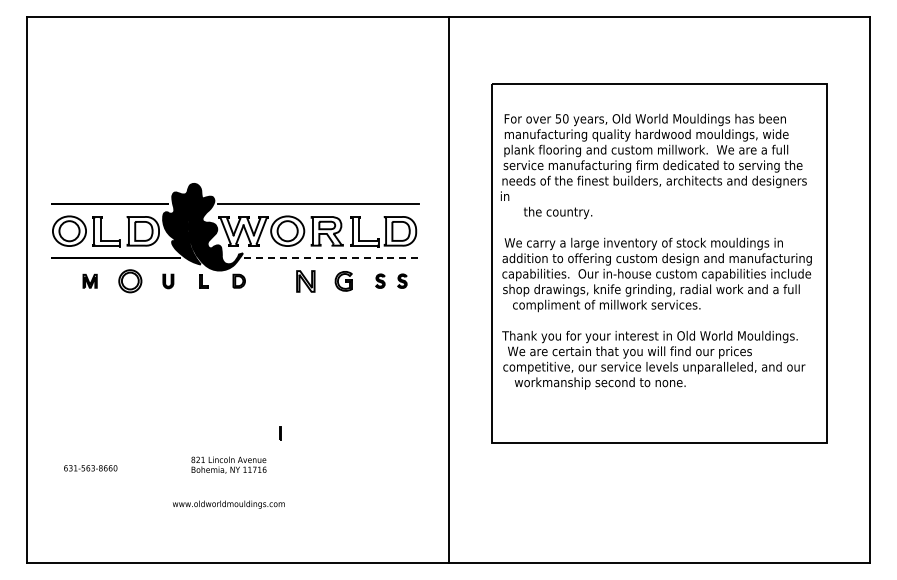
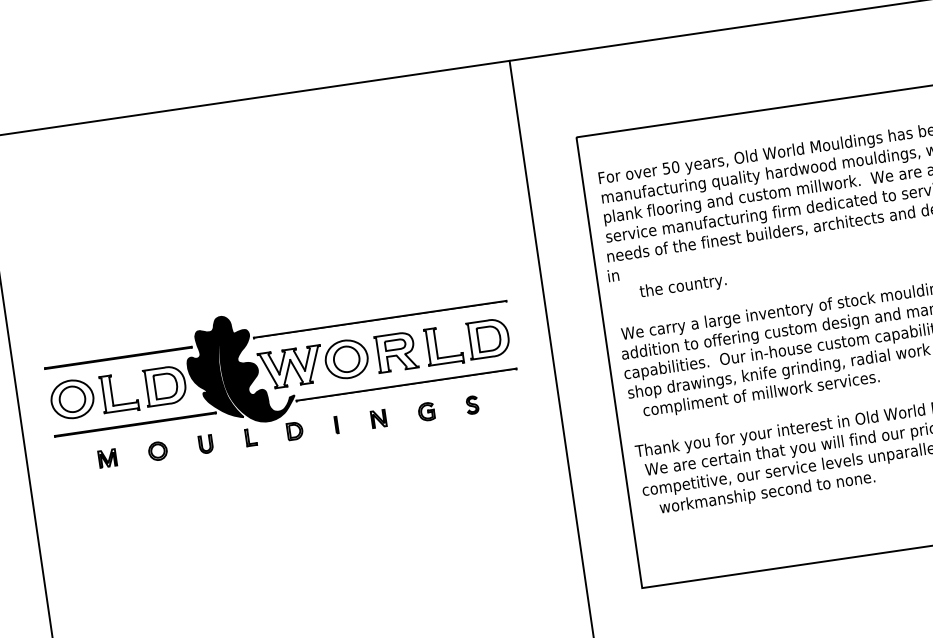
line: (331, 257) -> (406, 384), dashed -> solid
part: (305, 280) -> (378, 418), size x0.62
part: (343, 280) -> (425, 411), size x0.71
part: (402, 280) -> (500, 400), removed
part: (129, 281) -> (157, 451), size x0.62
line: (280, 433) -> (336, 425), moved

